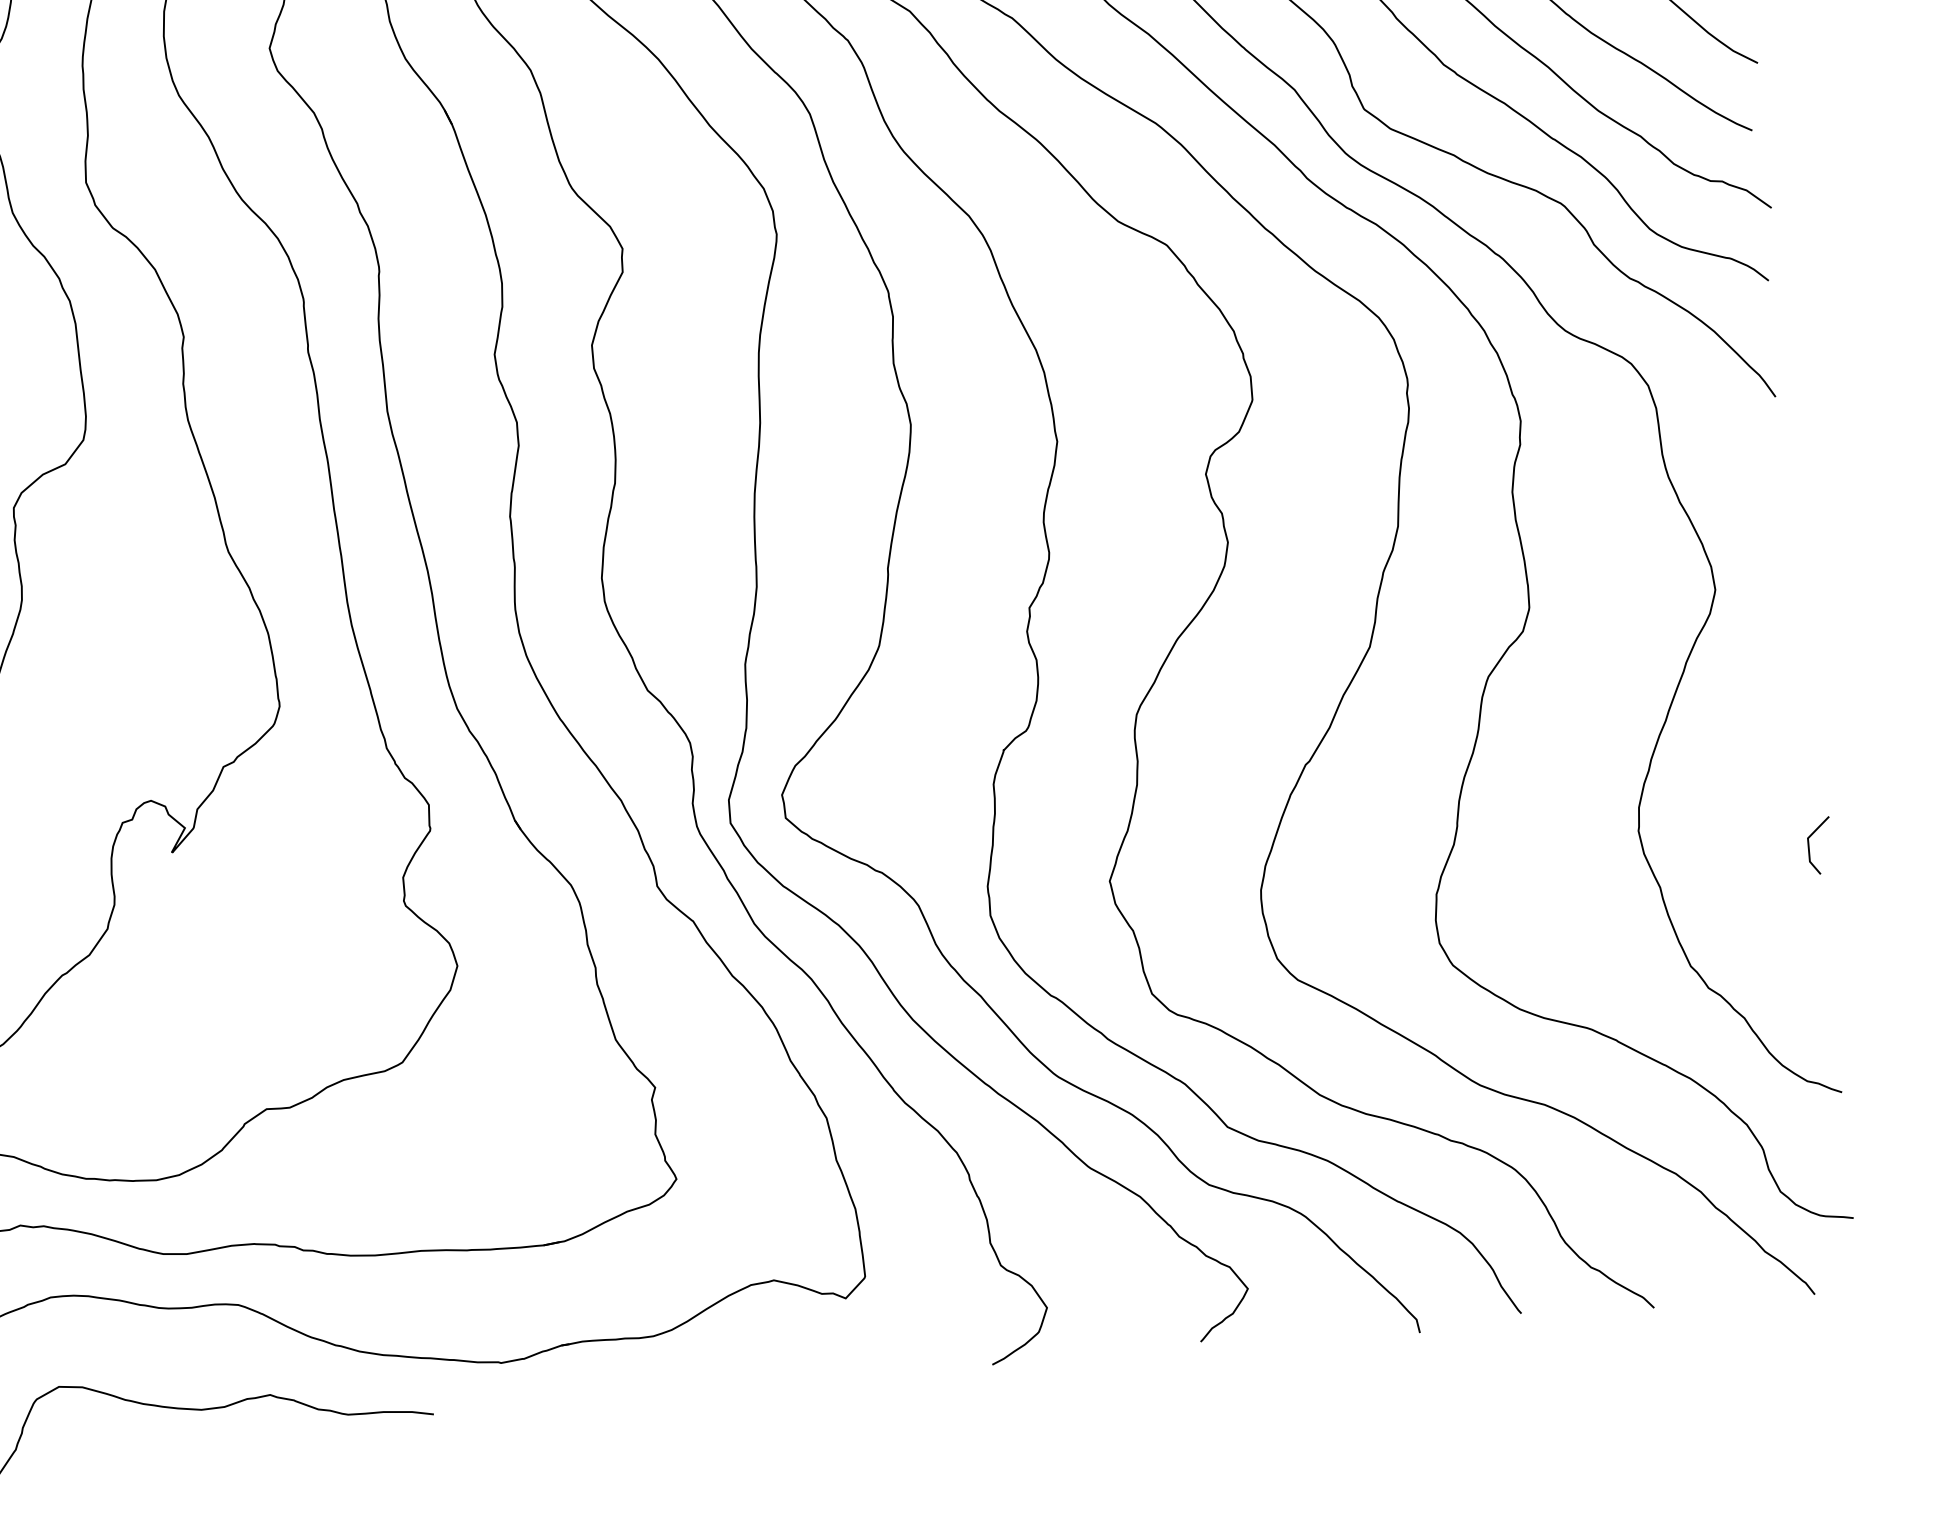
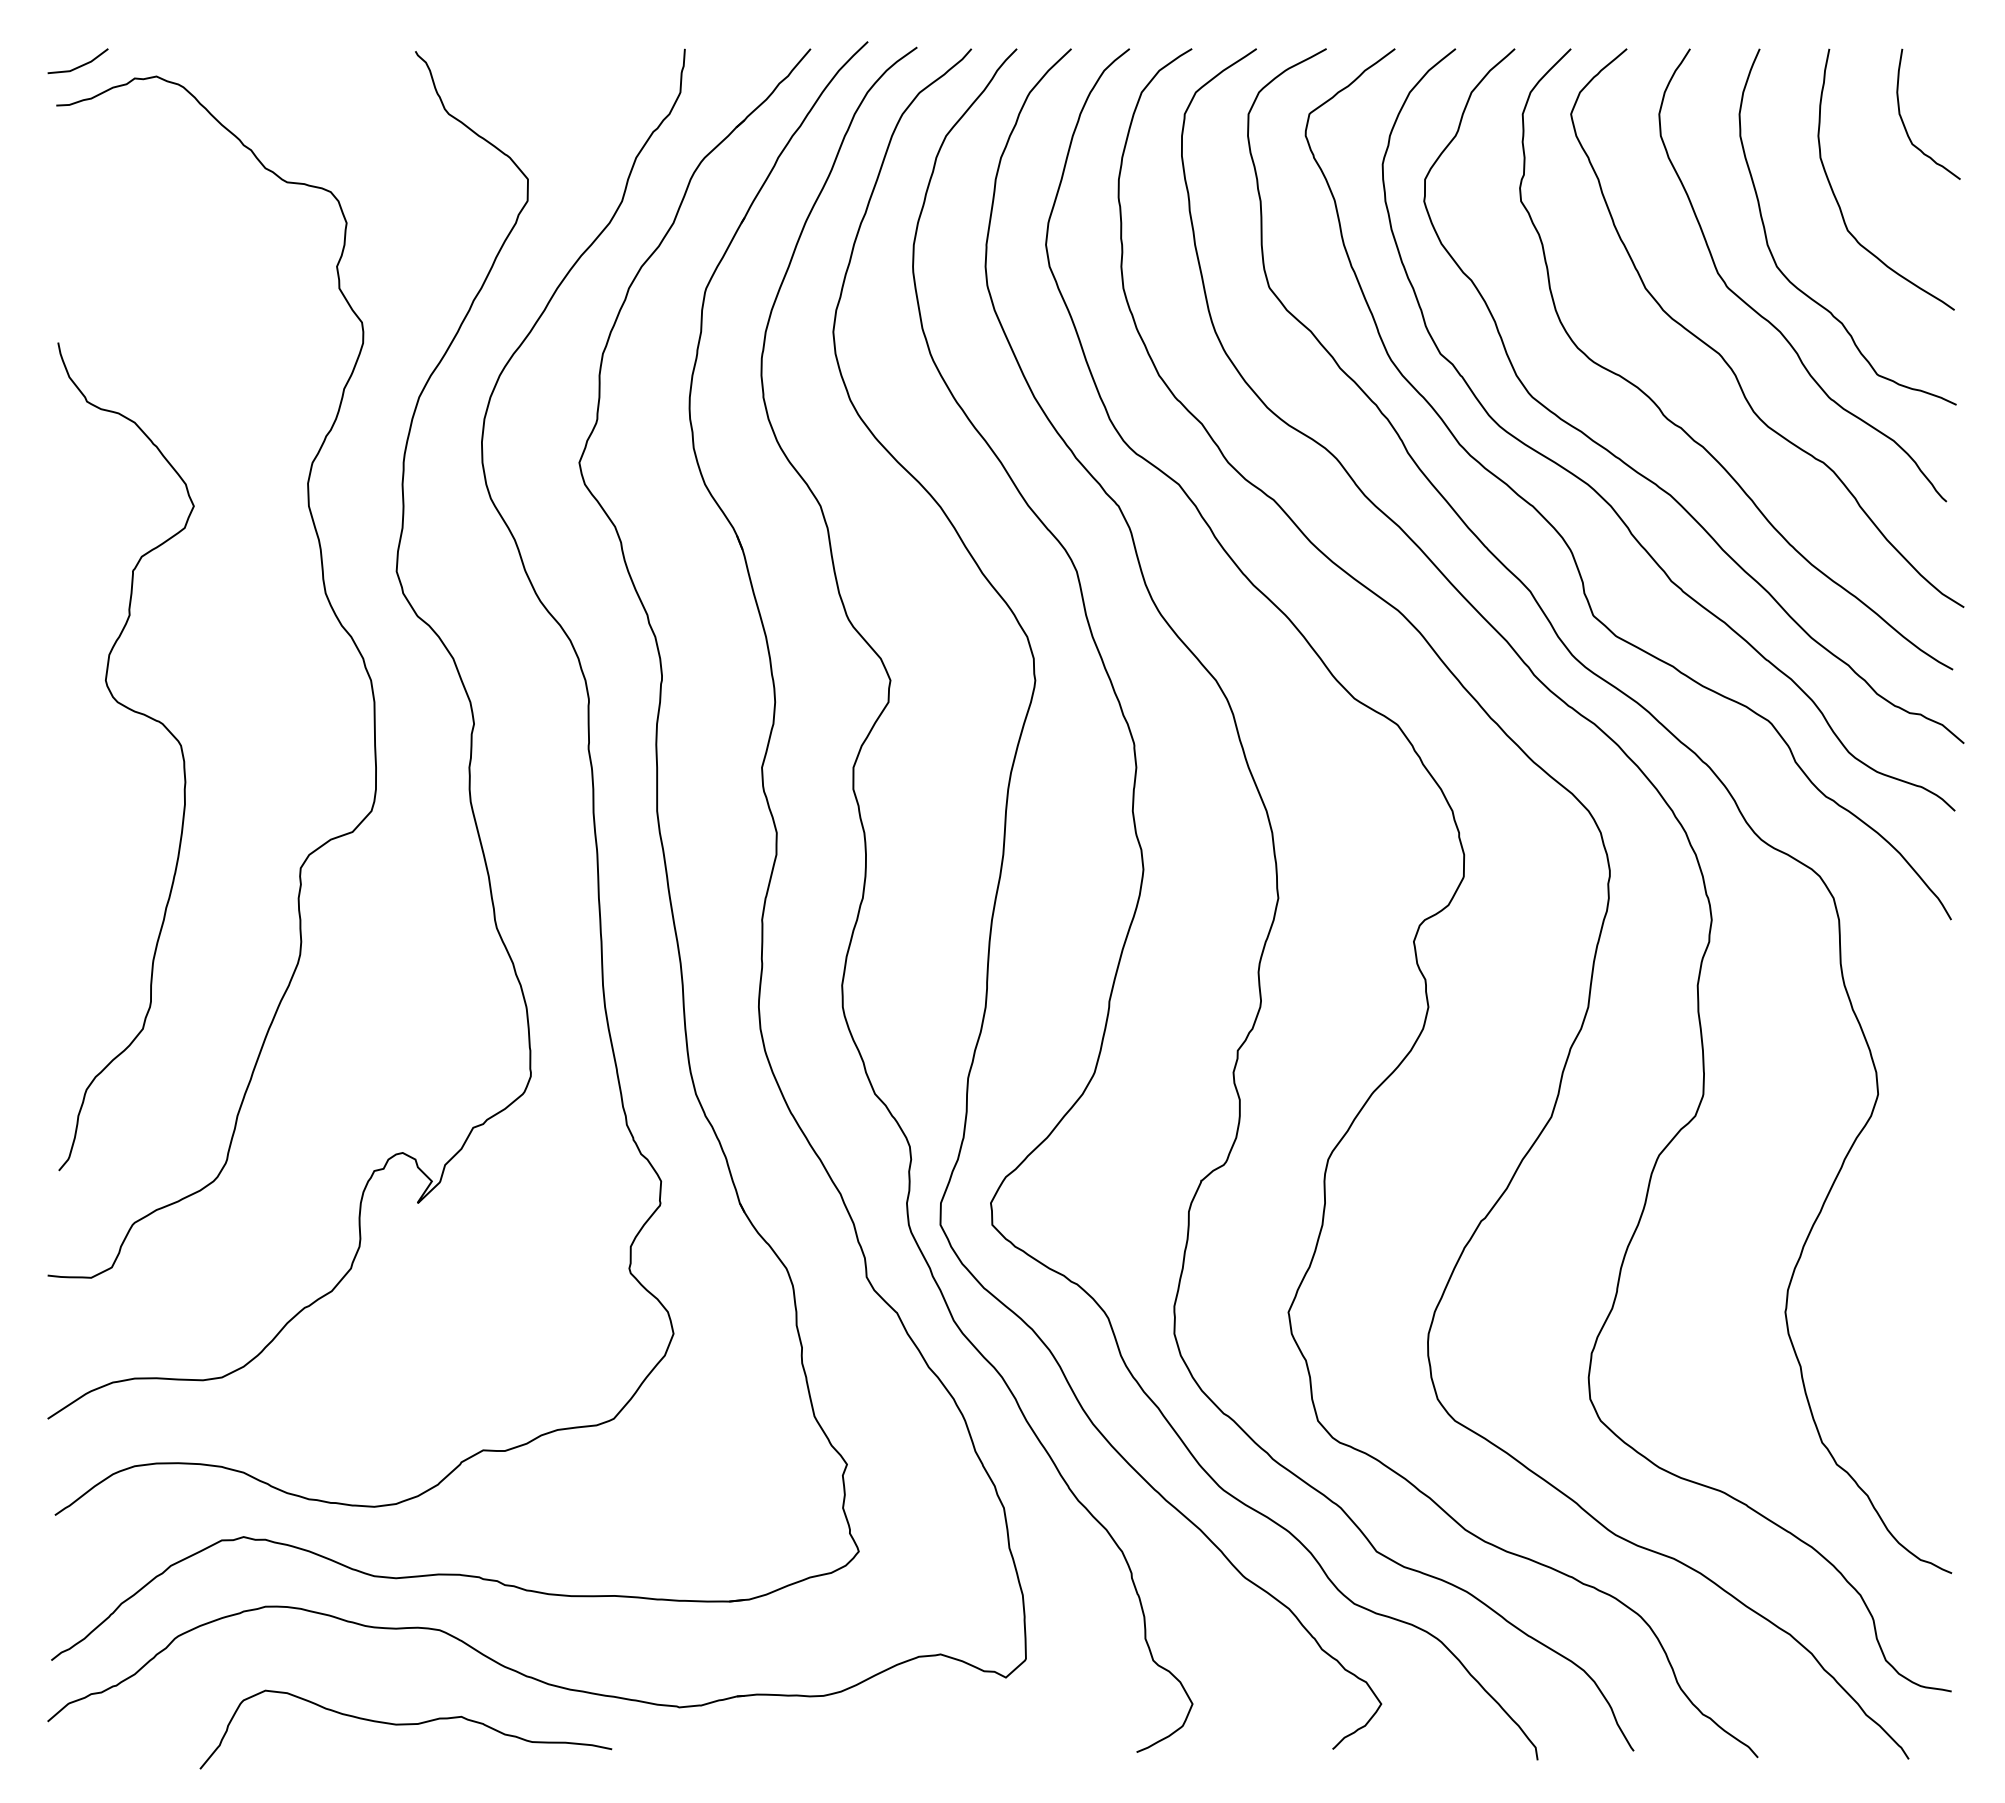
line: (1809, 846) -> (1943, 1341), removed

